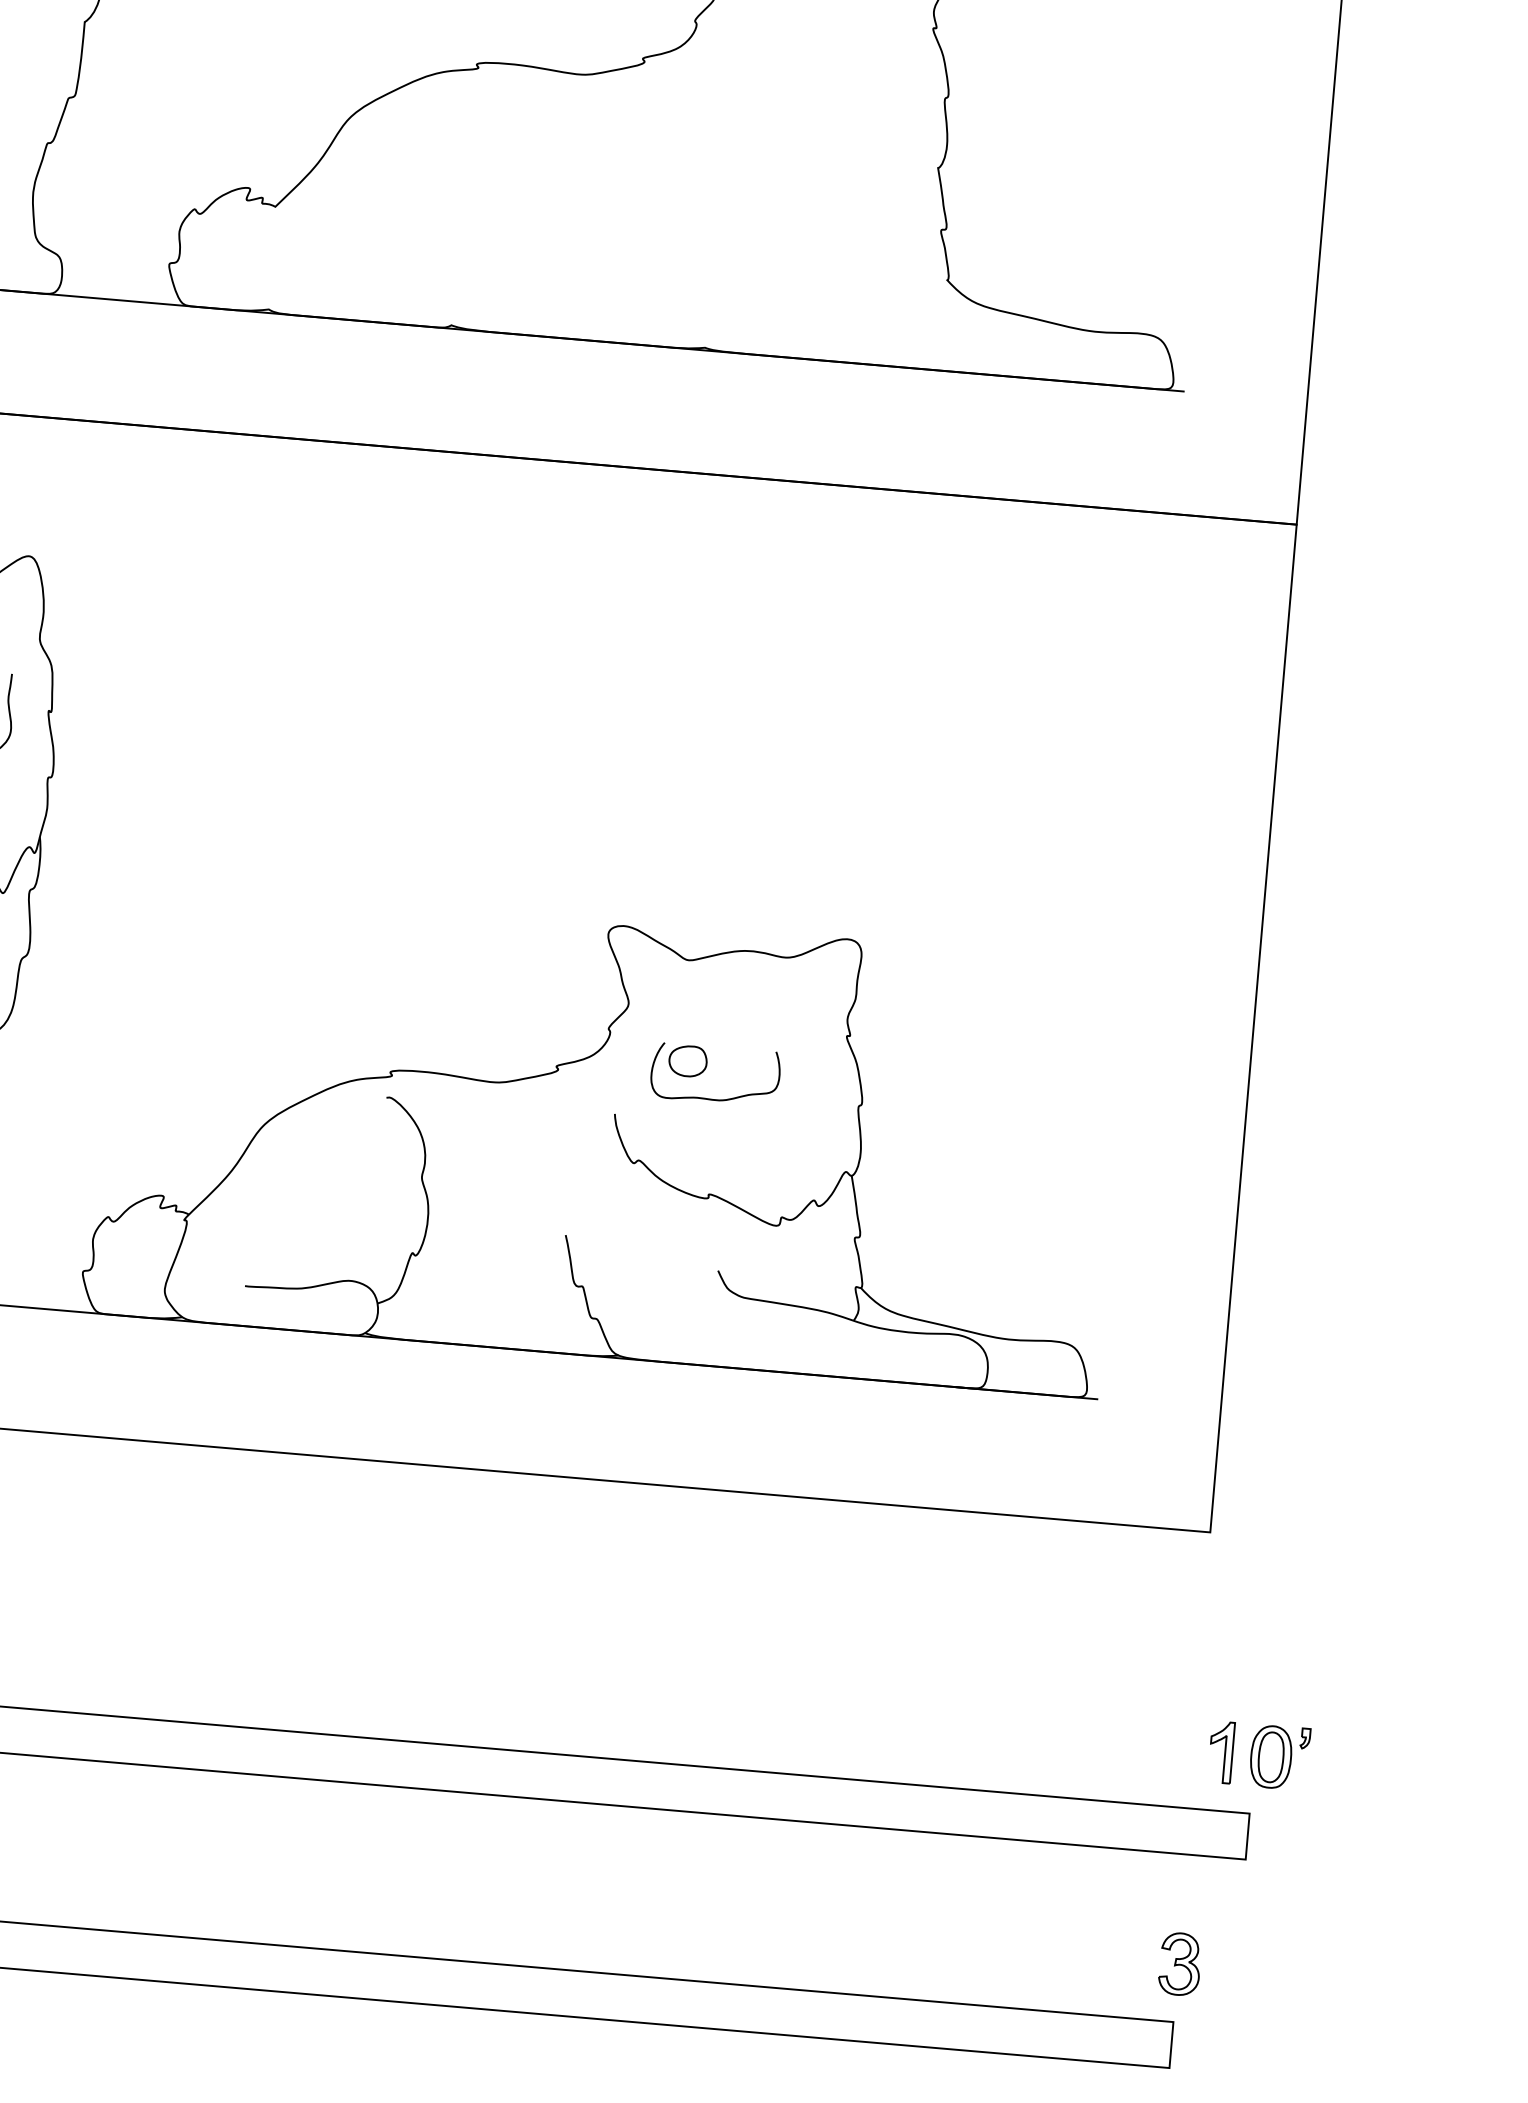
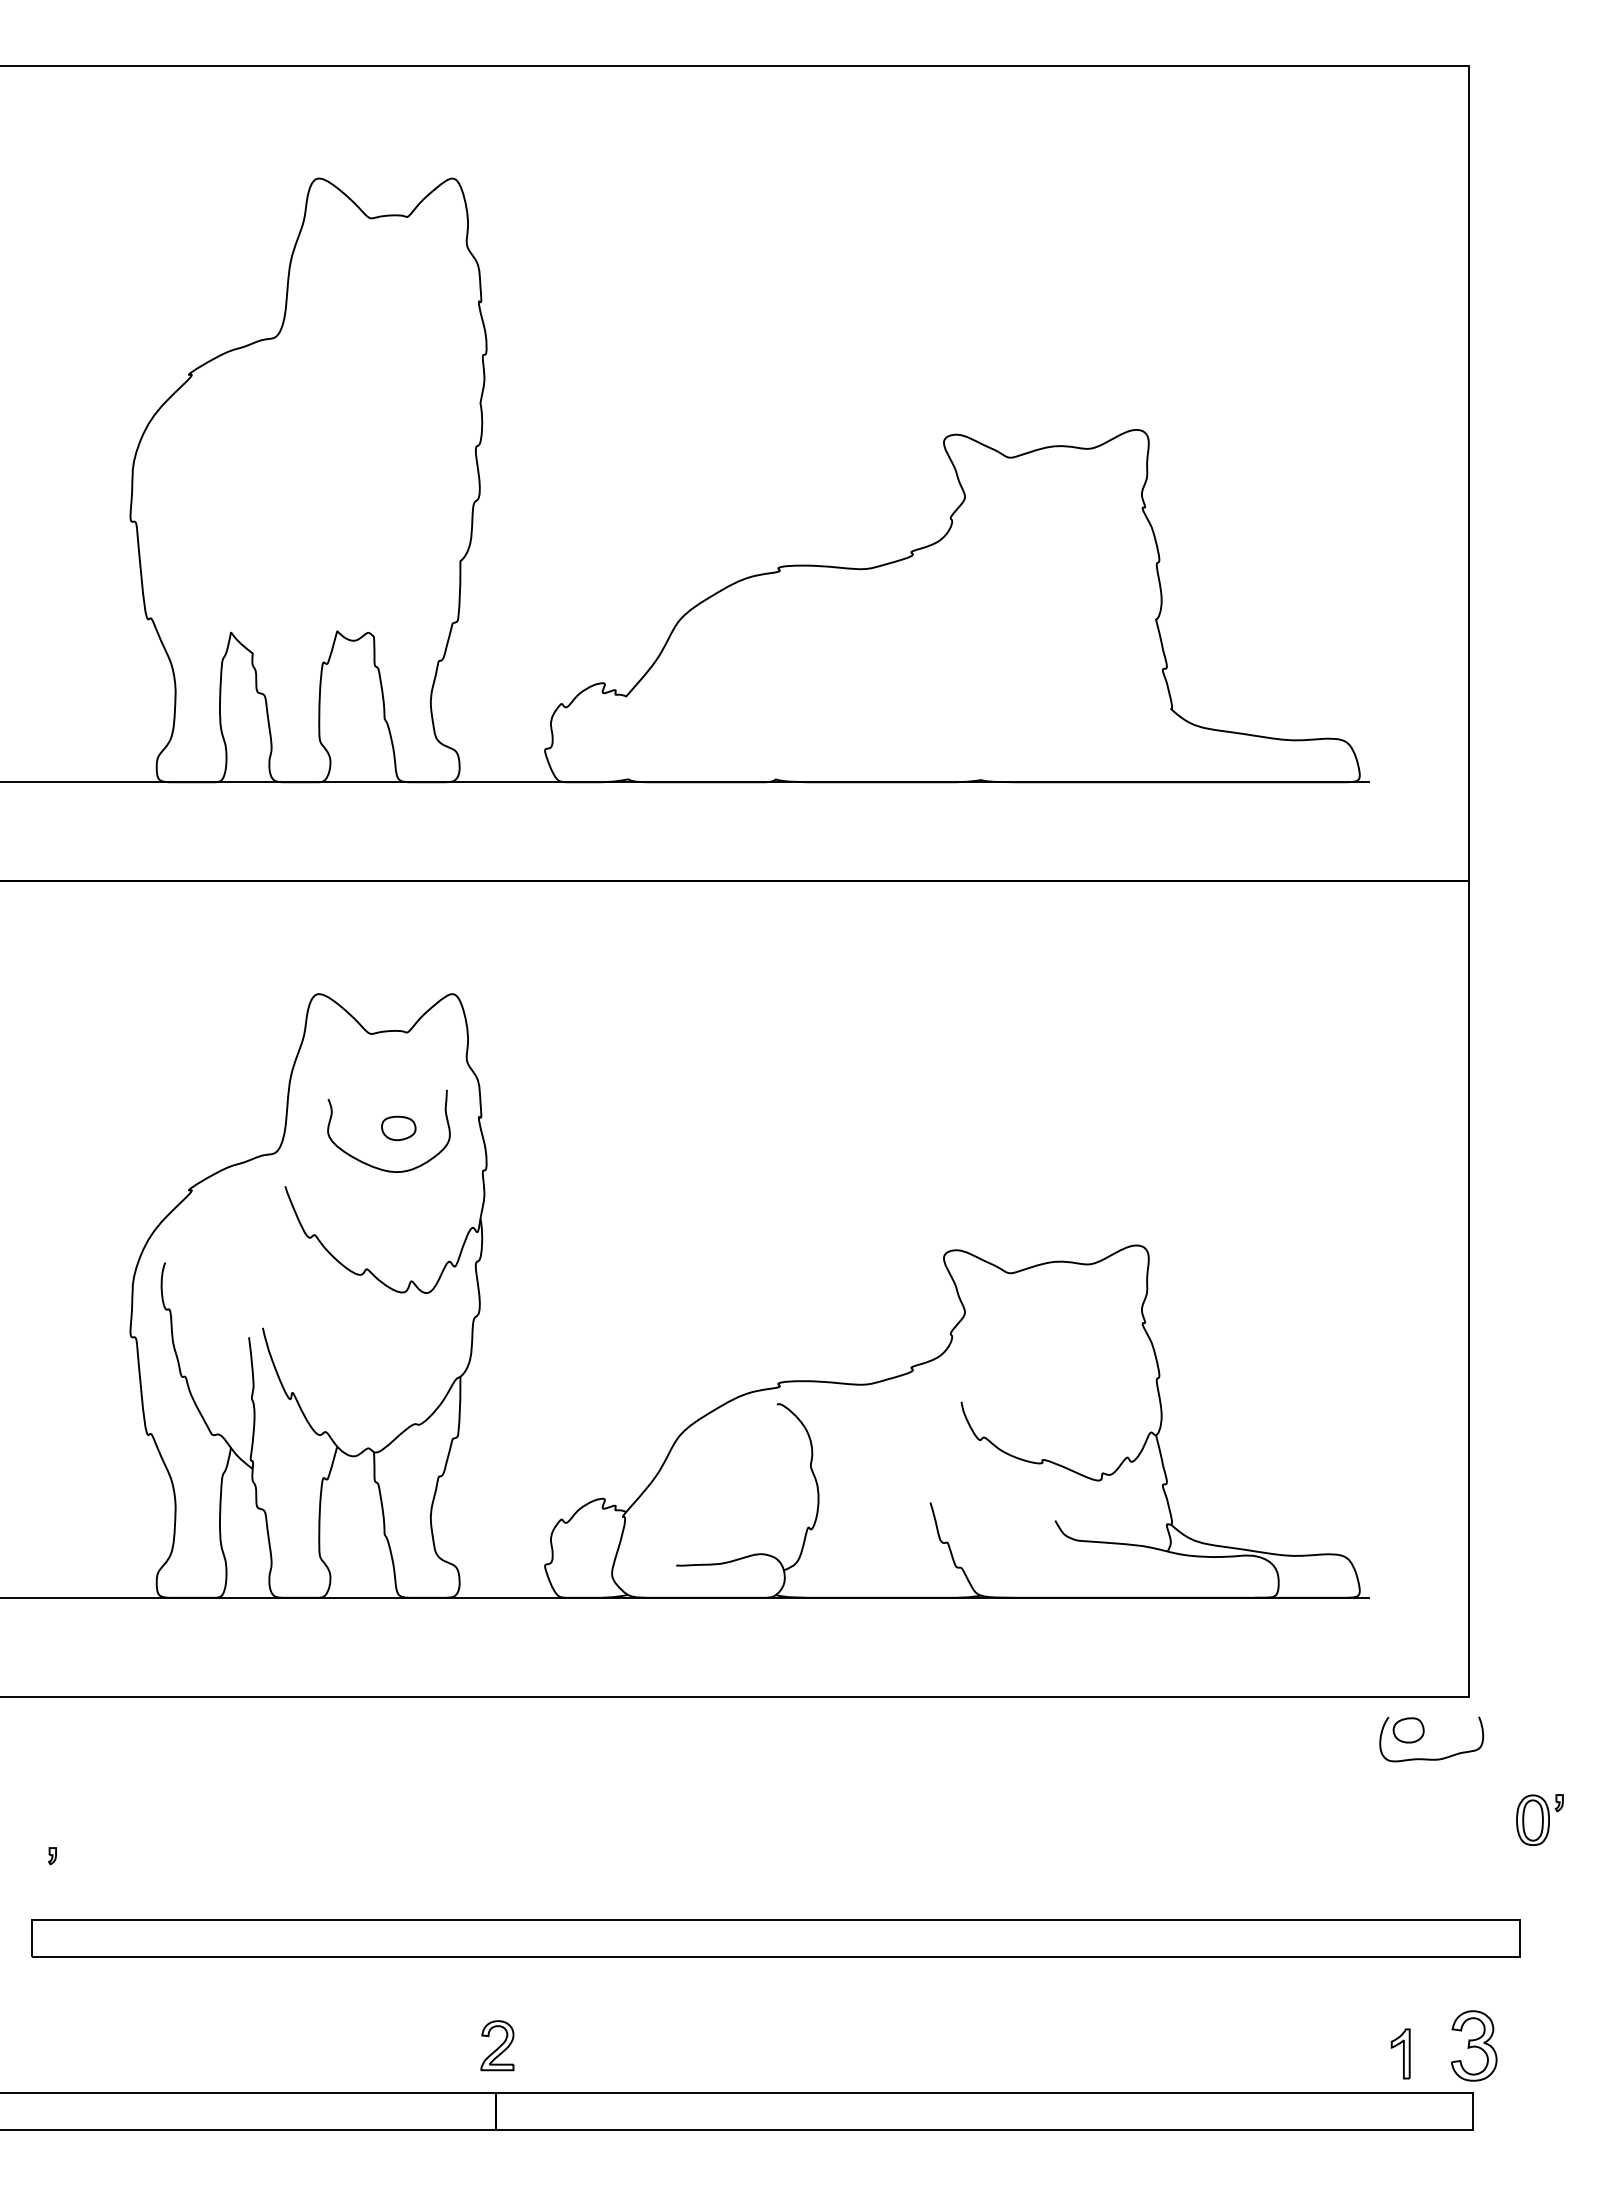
part: (705, 1070) -> (1423, 1736), moved
part: (1221, 1751) -> (1400, 2053), moved
part: (1279, 1756) -> (1539, 1819), moved
part: (1179, 1963) -> (1473, 2045), size x1.4

